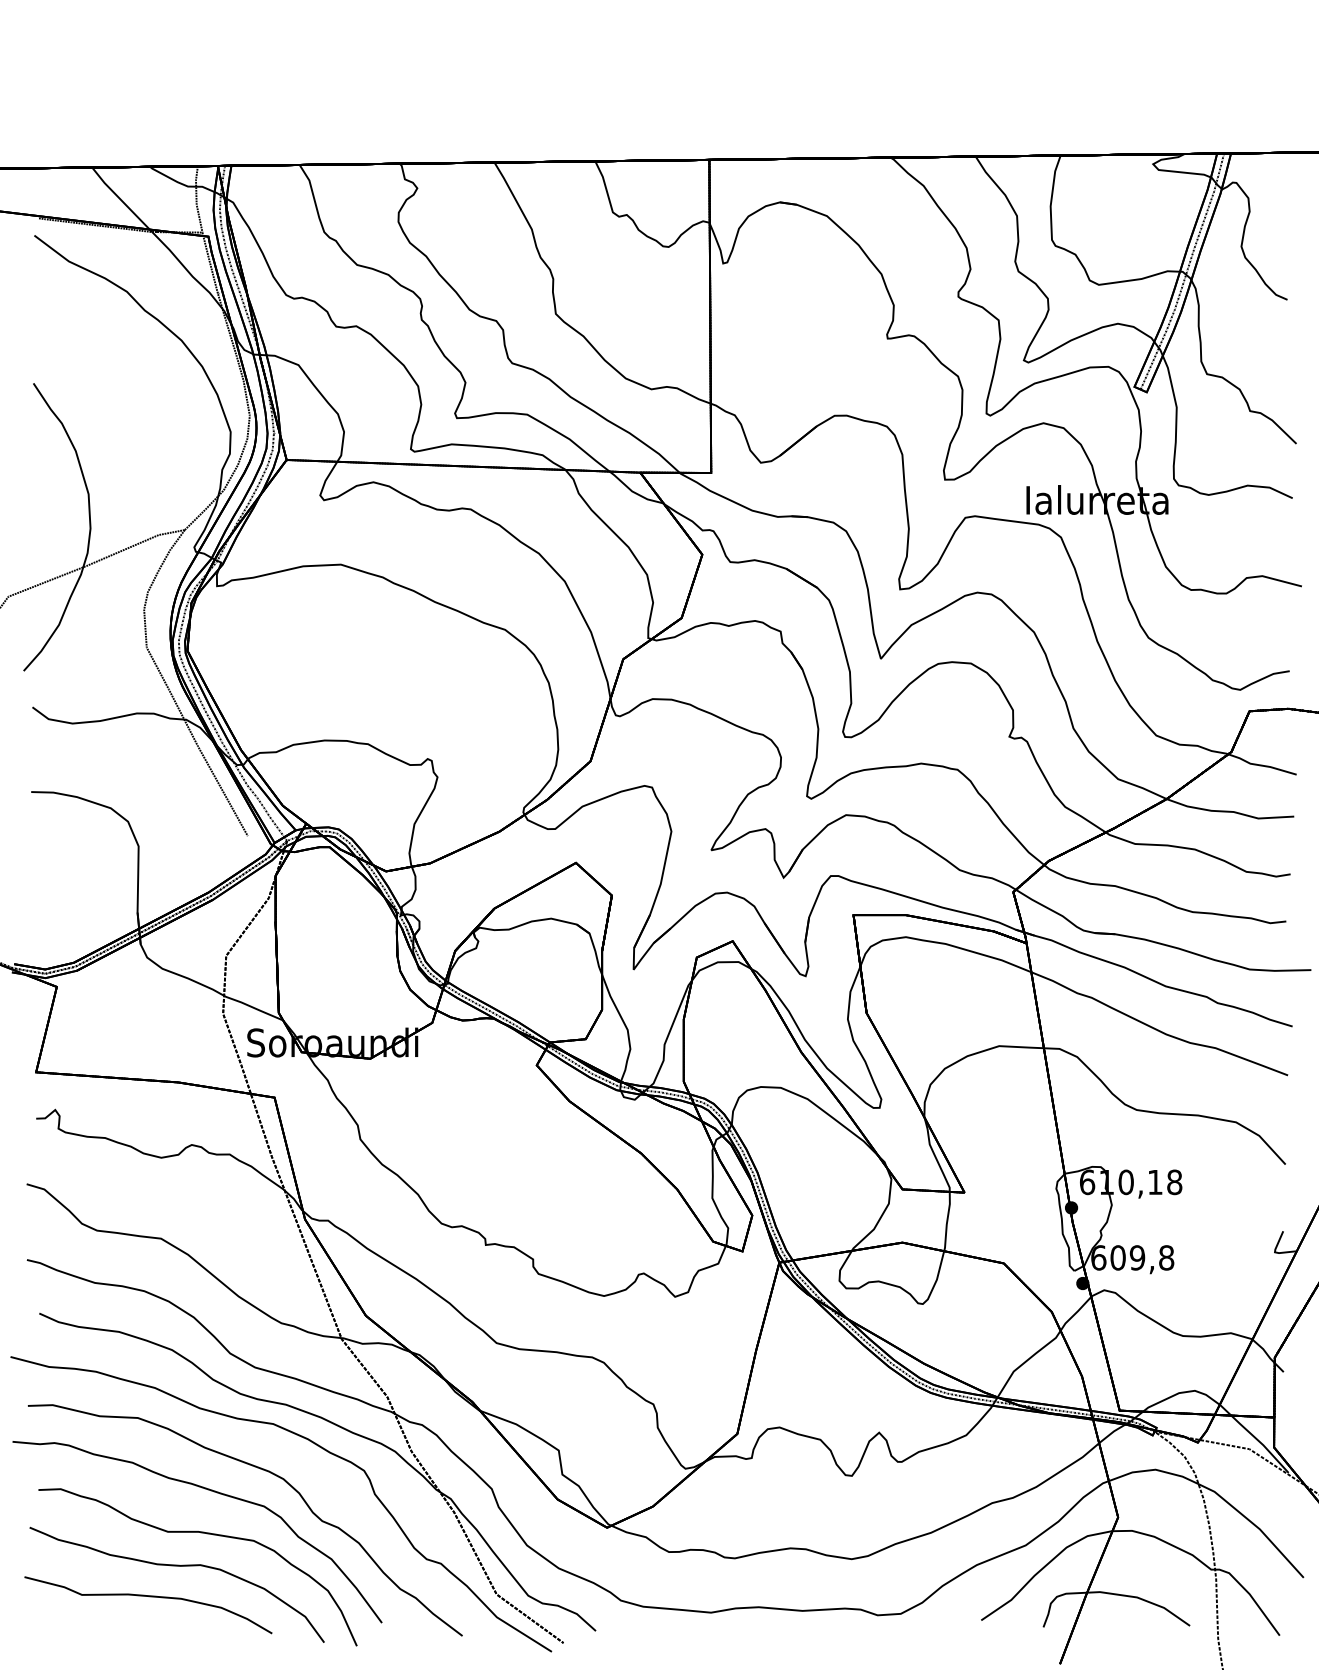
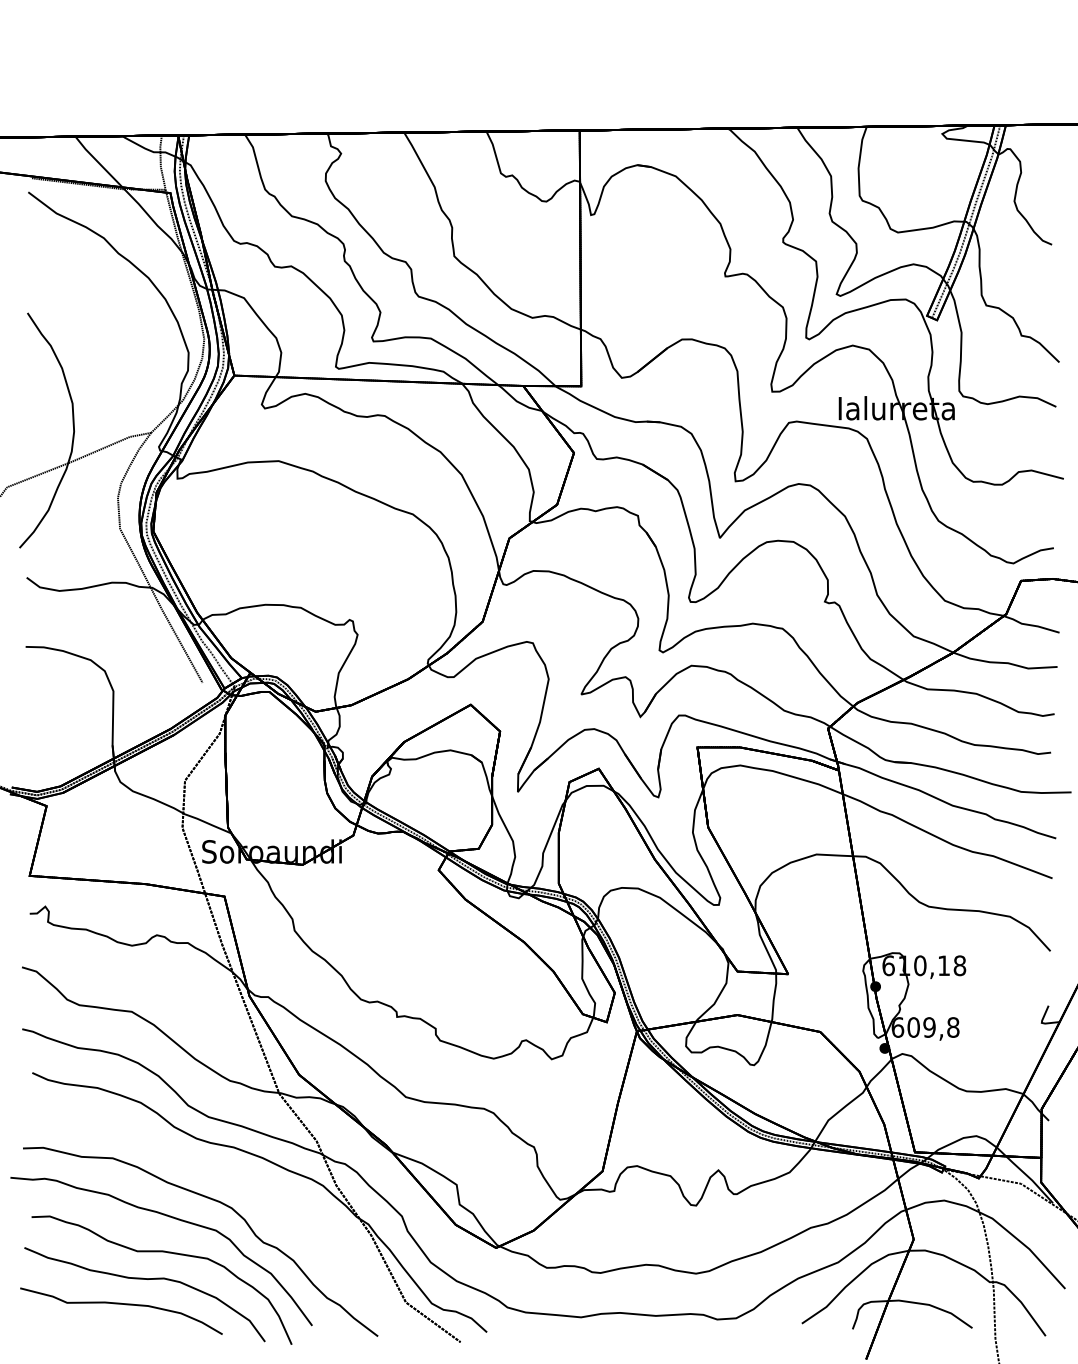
curve: (317, 1446) -> (259, 1181), removed

